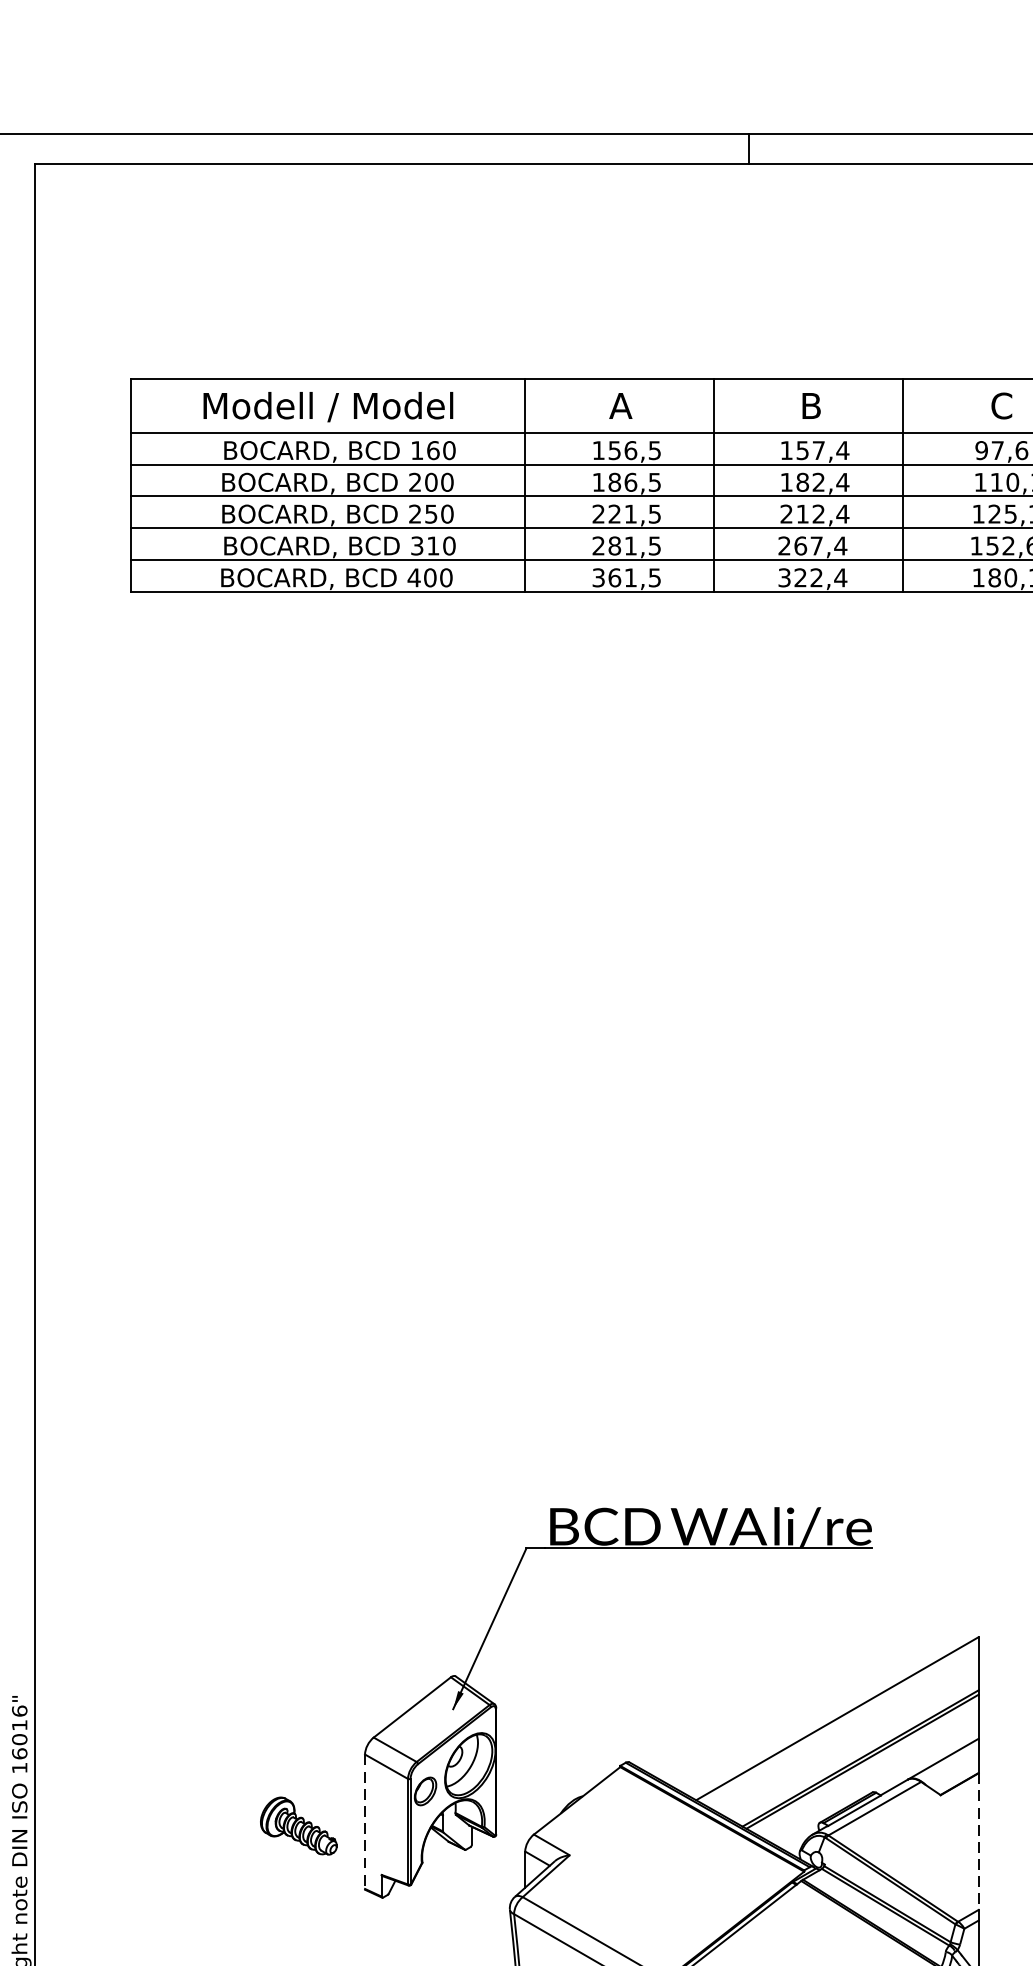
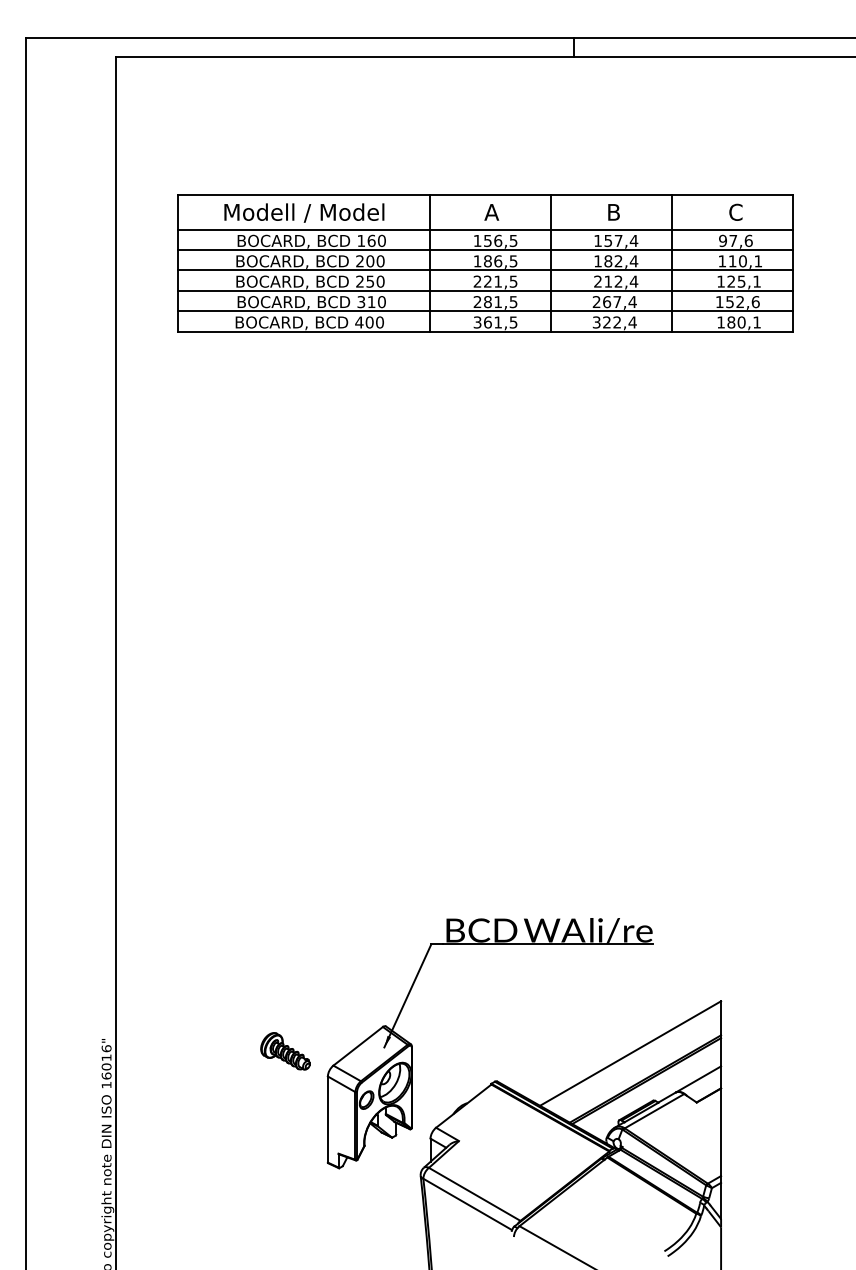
line: (364, 1823) -> (327, 1120), dashed -> solid
part: (298, 1826) -> (285, 1051), moved
line: (979, 1841) -> (721, 1132), dashed -> solid

